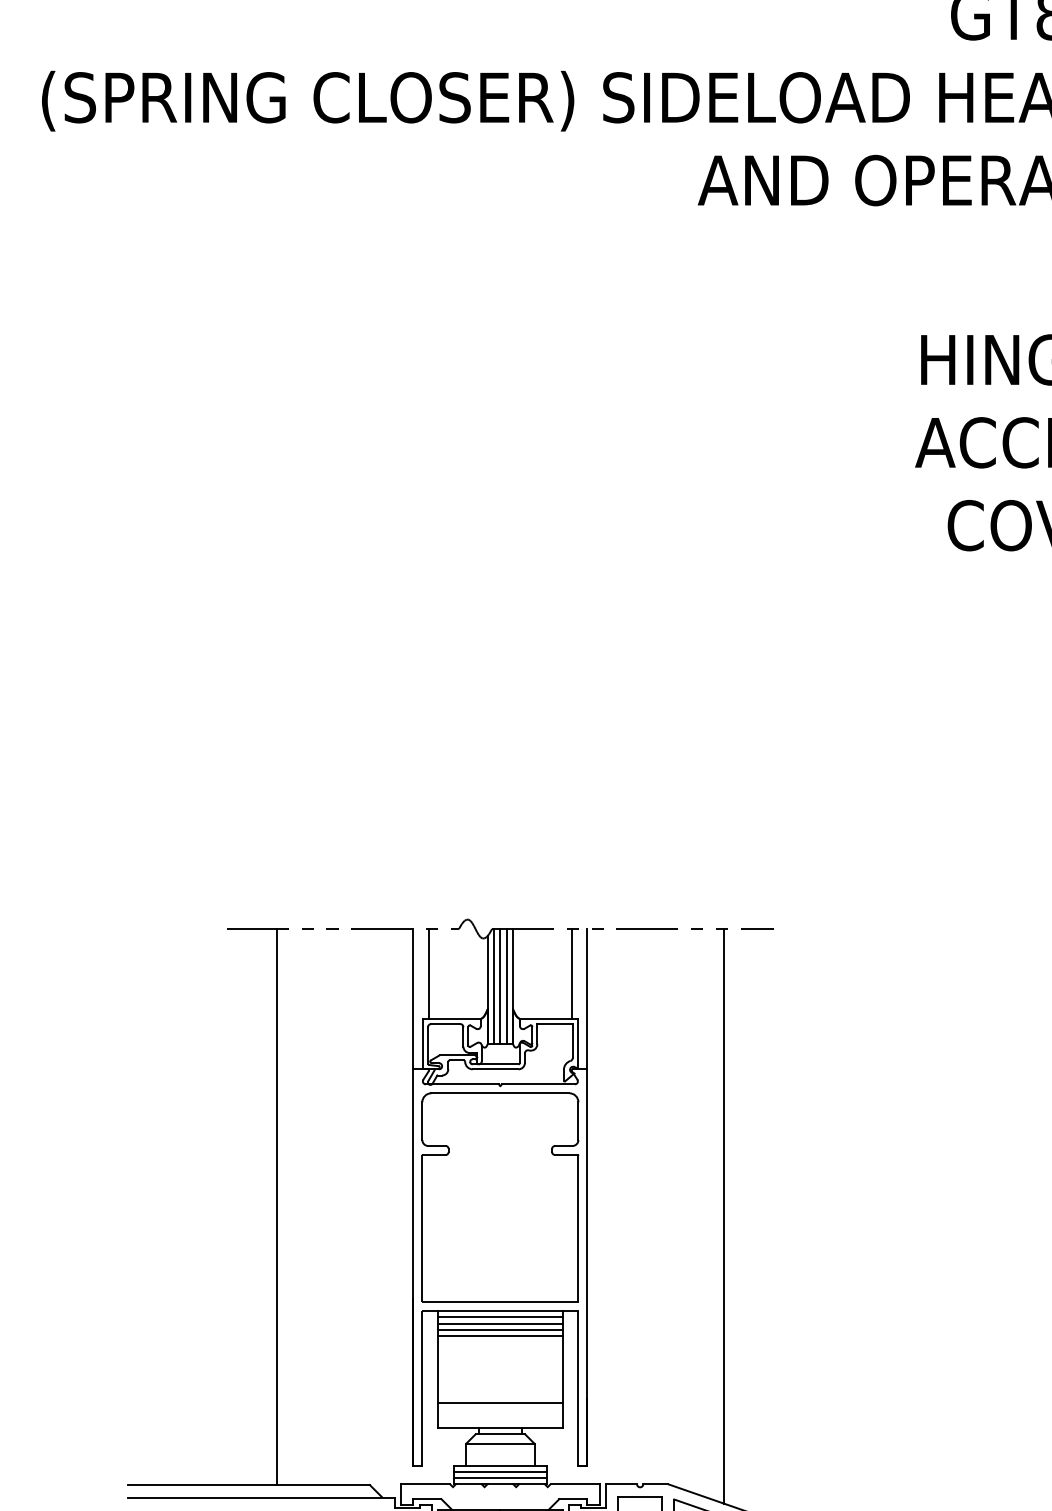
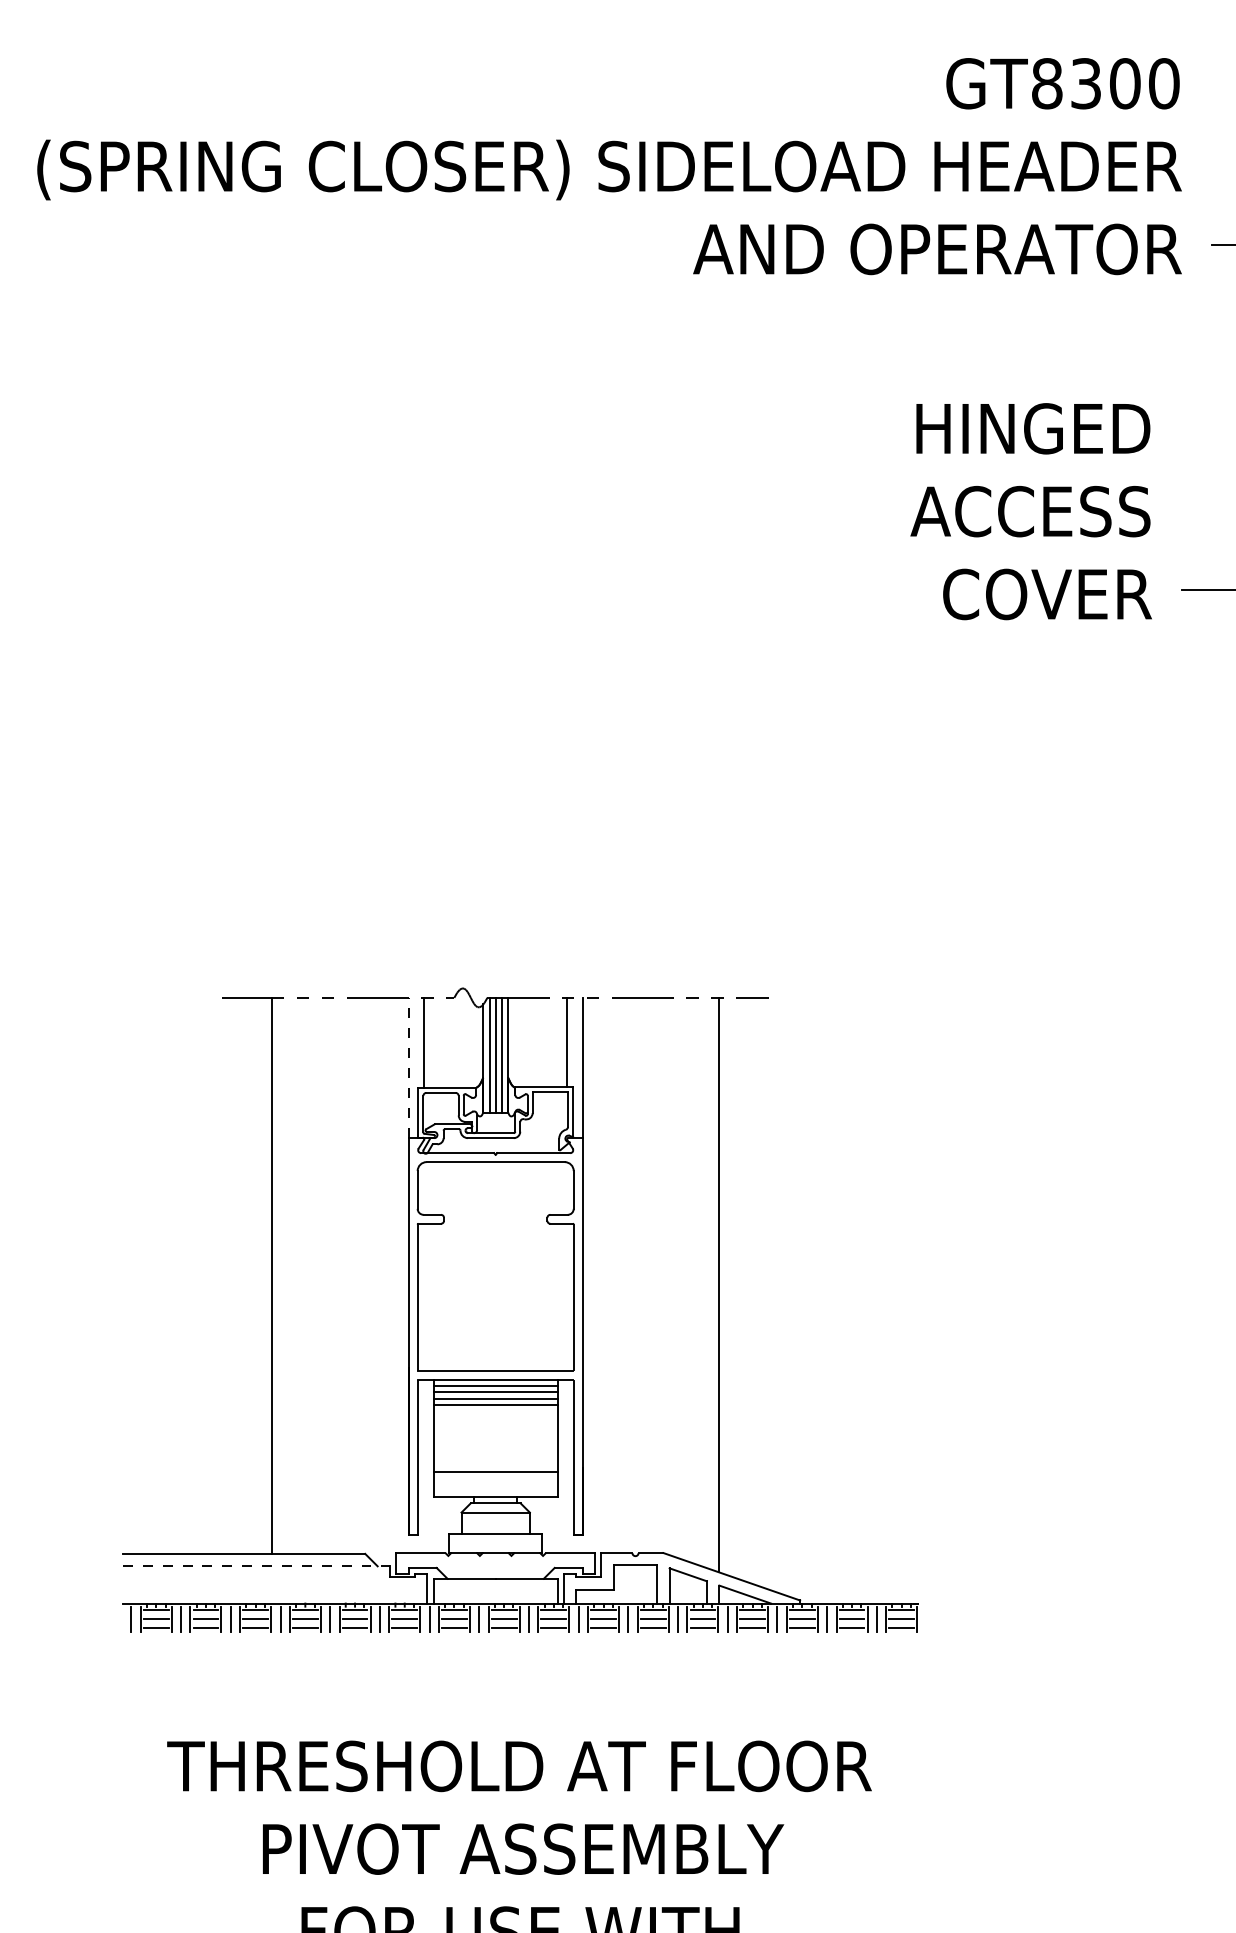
line: (413, 998) -> (408, 1067), solid -> dashed
line: (500, 1471) -> (495, 1540), removed
line: (500, 1477) -> (495, 1546), removed
line: (261, 1497) -> (256, 1566), solid -> dashed

